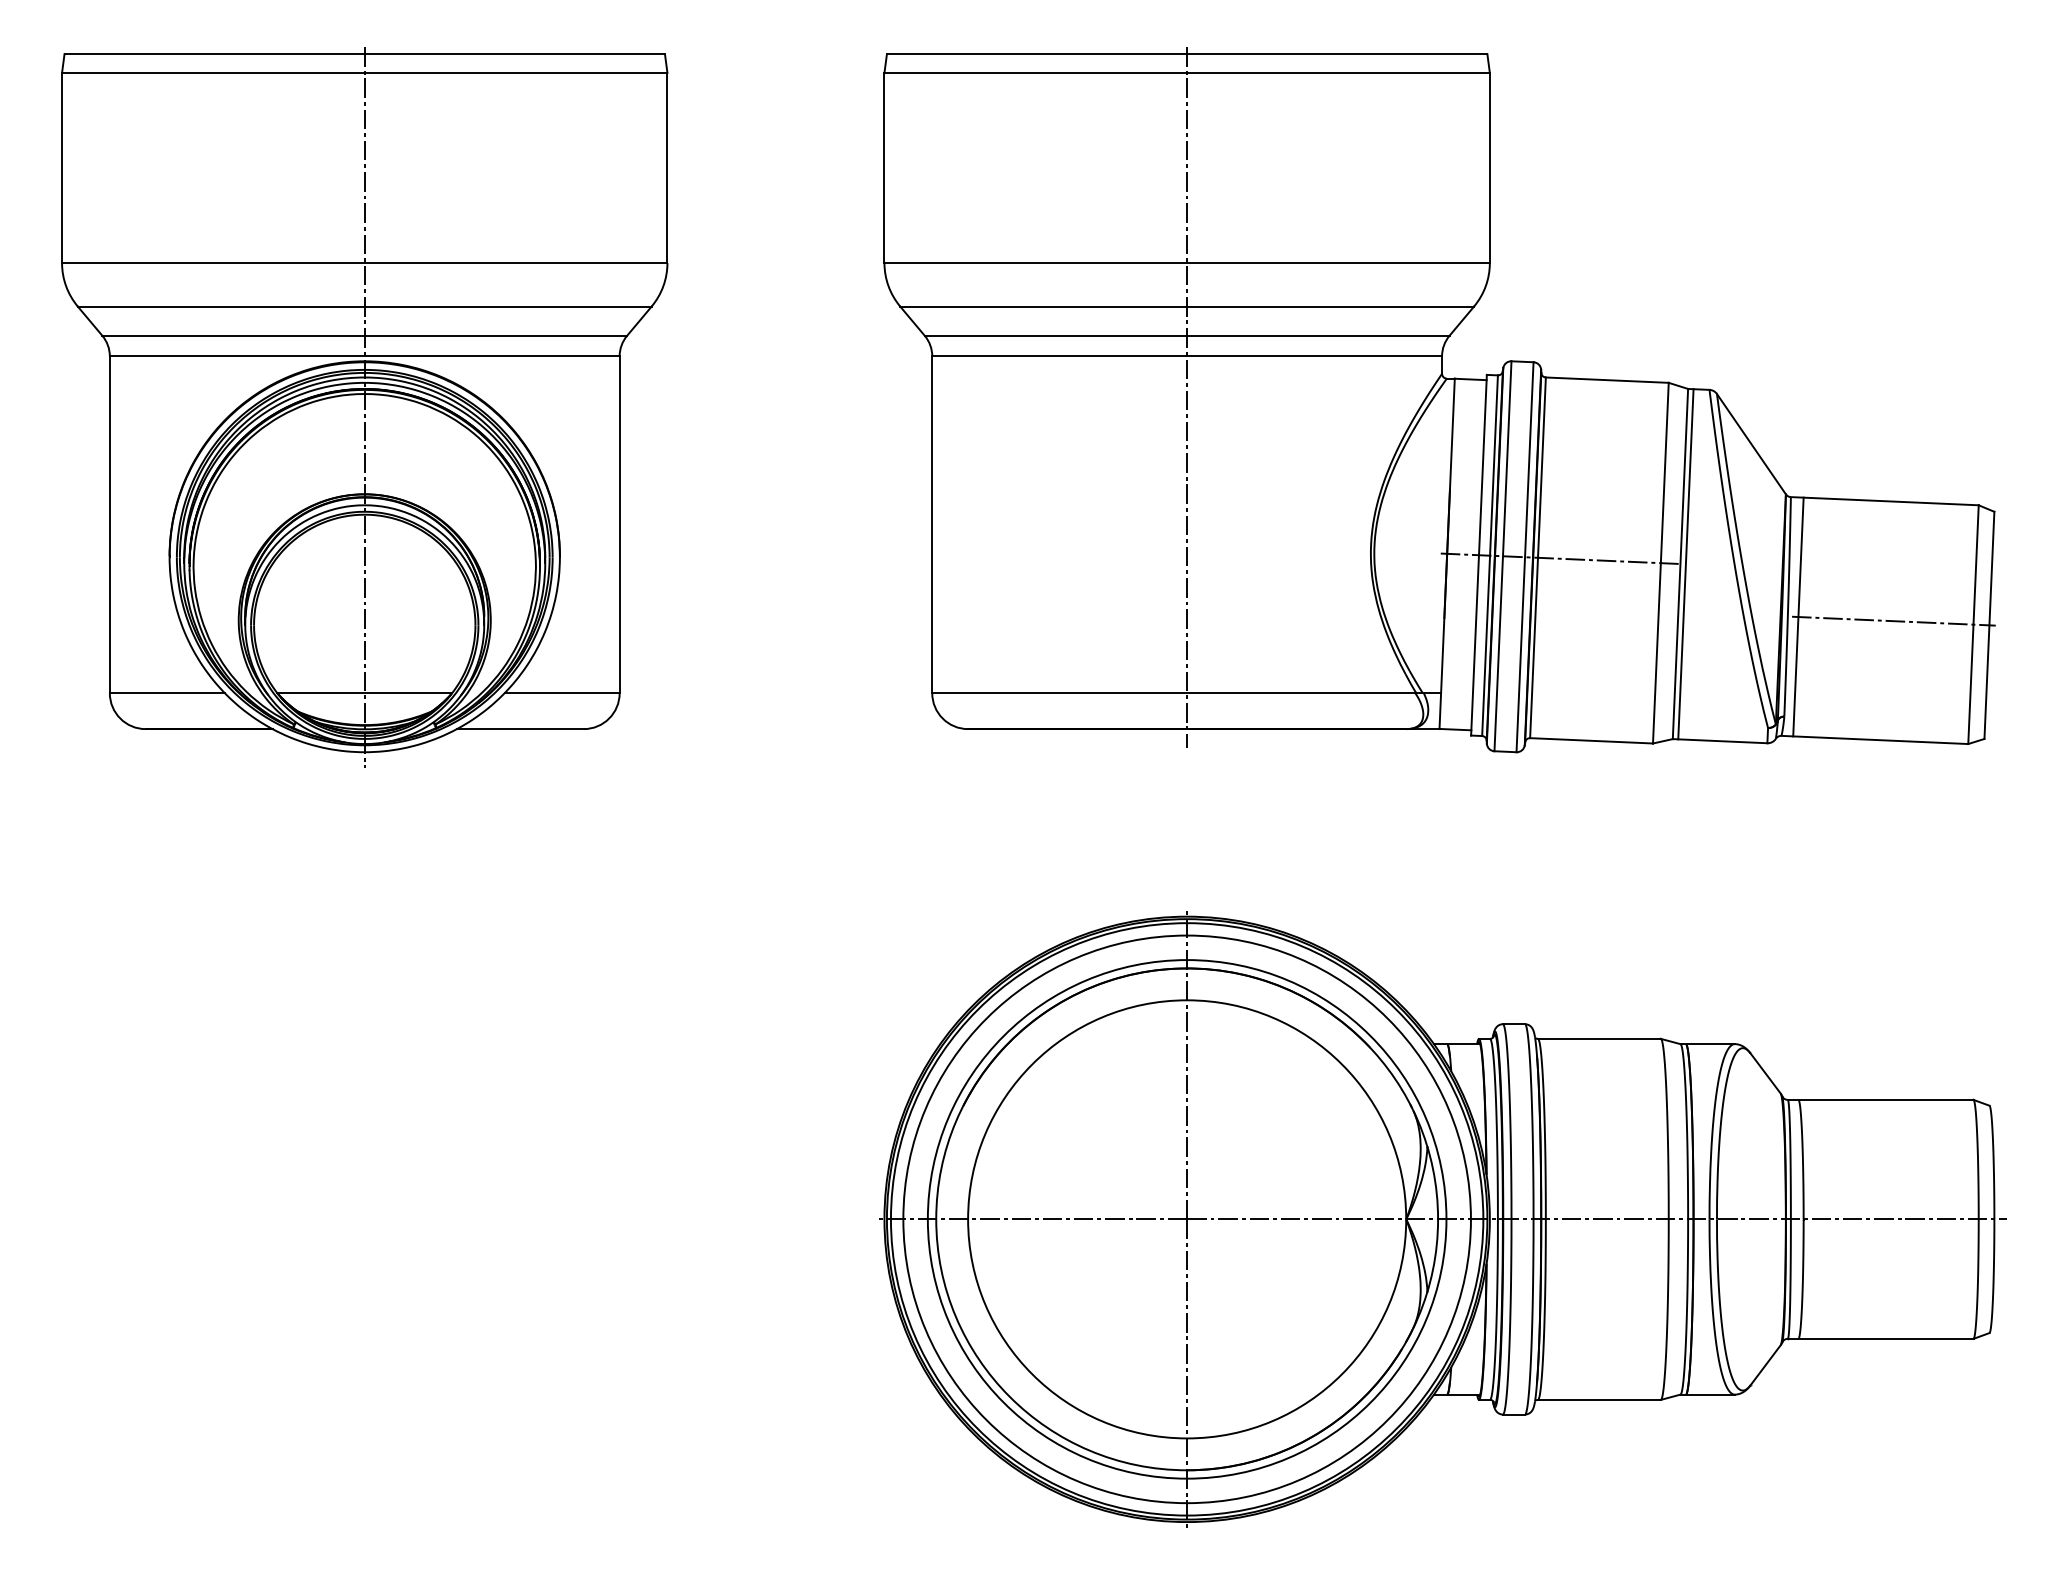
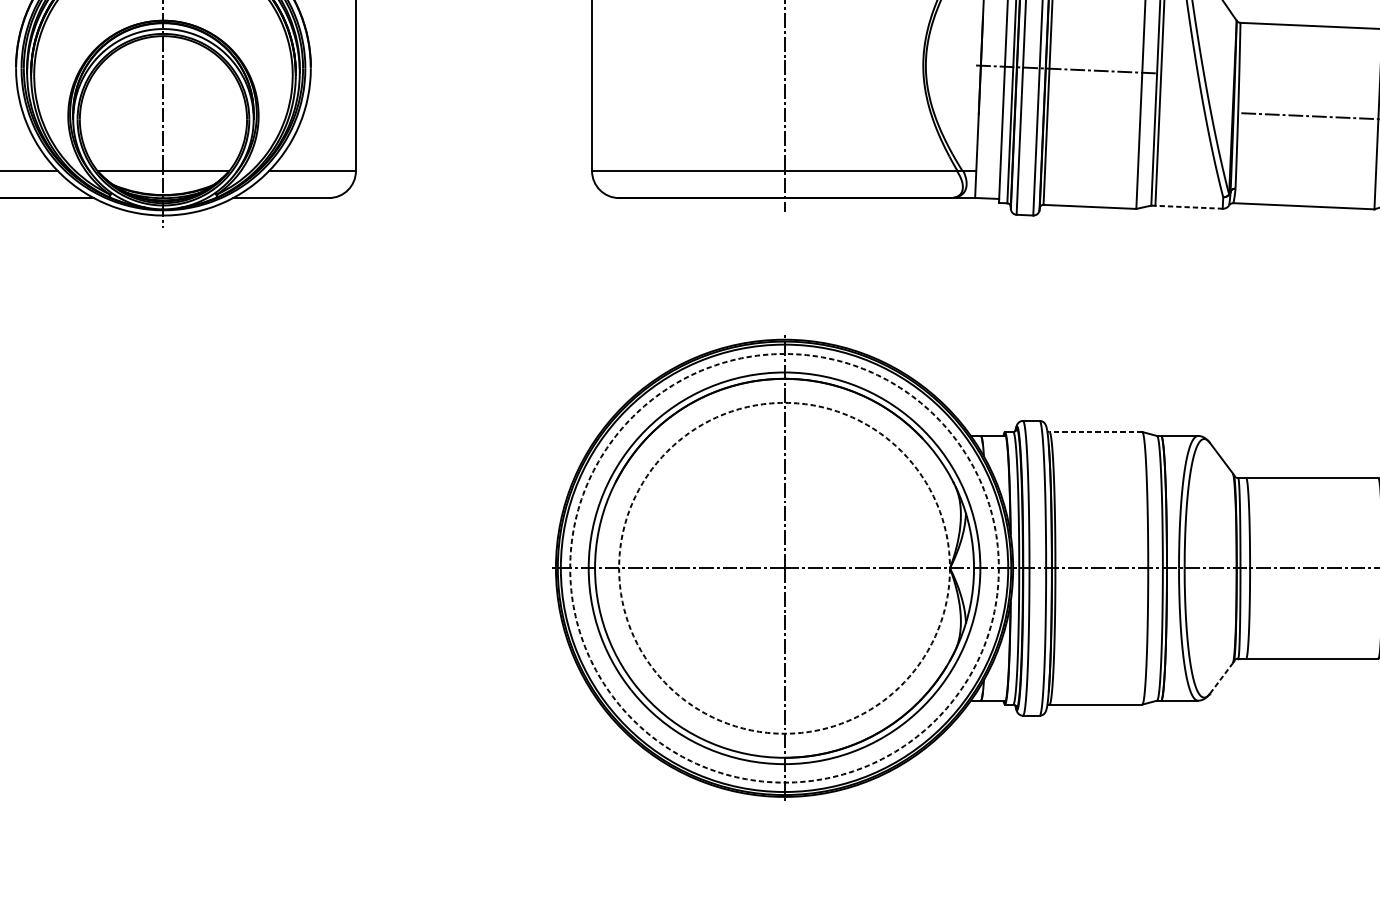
line: (1798, 616) -> (1246, 113), removed
line: (1720, 741) -> (1187, 207), solid -> dashed
line: (1598, 1038) -> (1095, 431), solid -> dashed
circle: (1186, 1219) -> (784, 568), solid -> dashed
circle: (1187, 1219) -> (784, 568), solid -> dashed
line: (1765, 1364) -> (1221, 677), solid -> dashed

